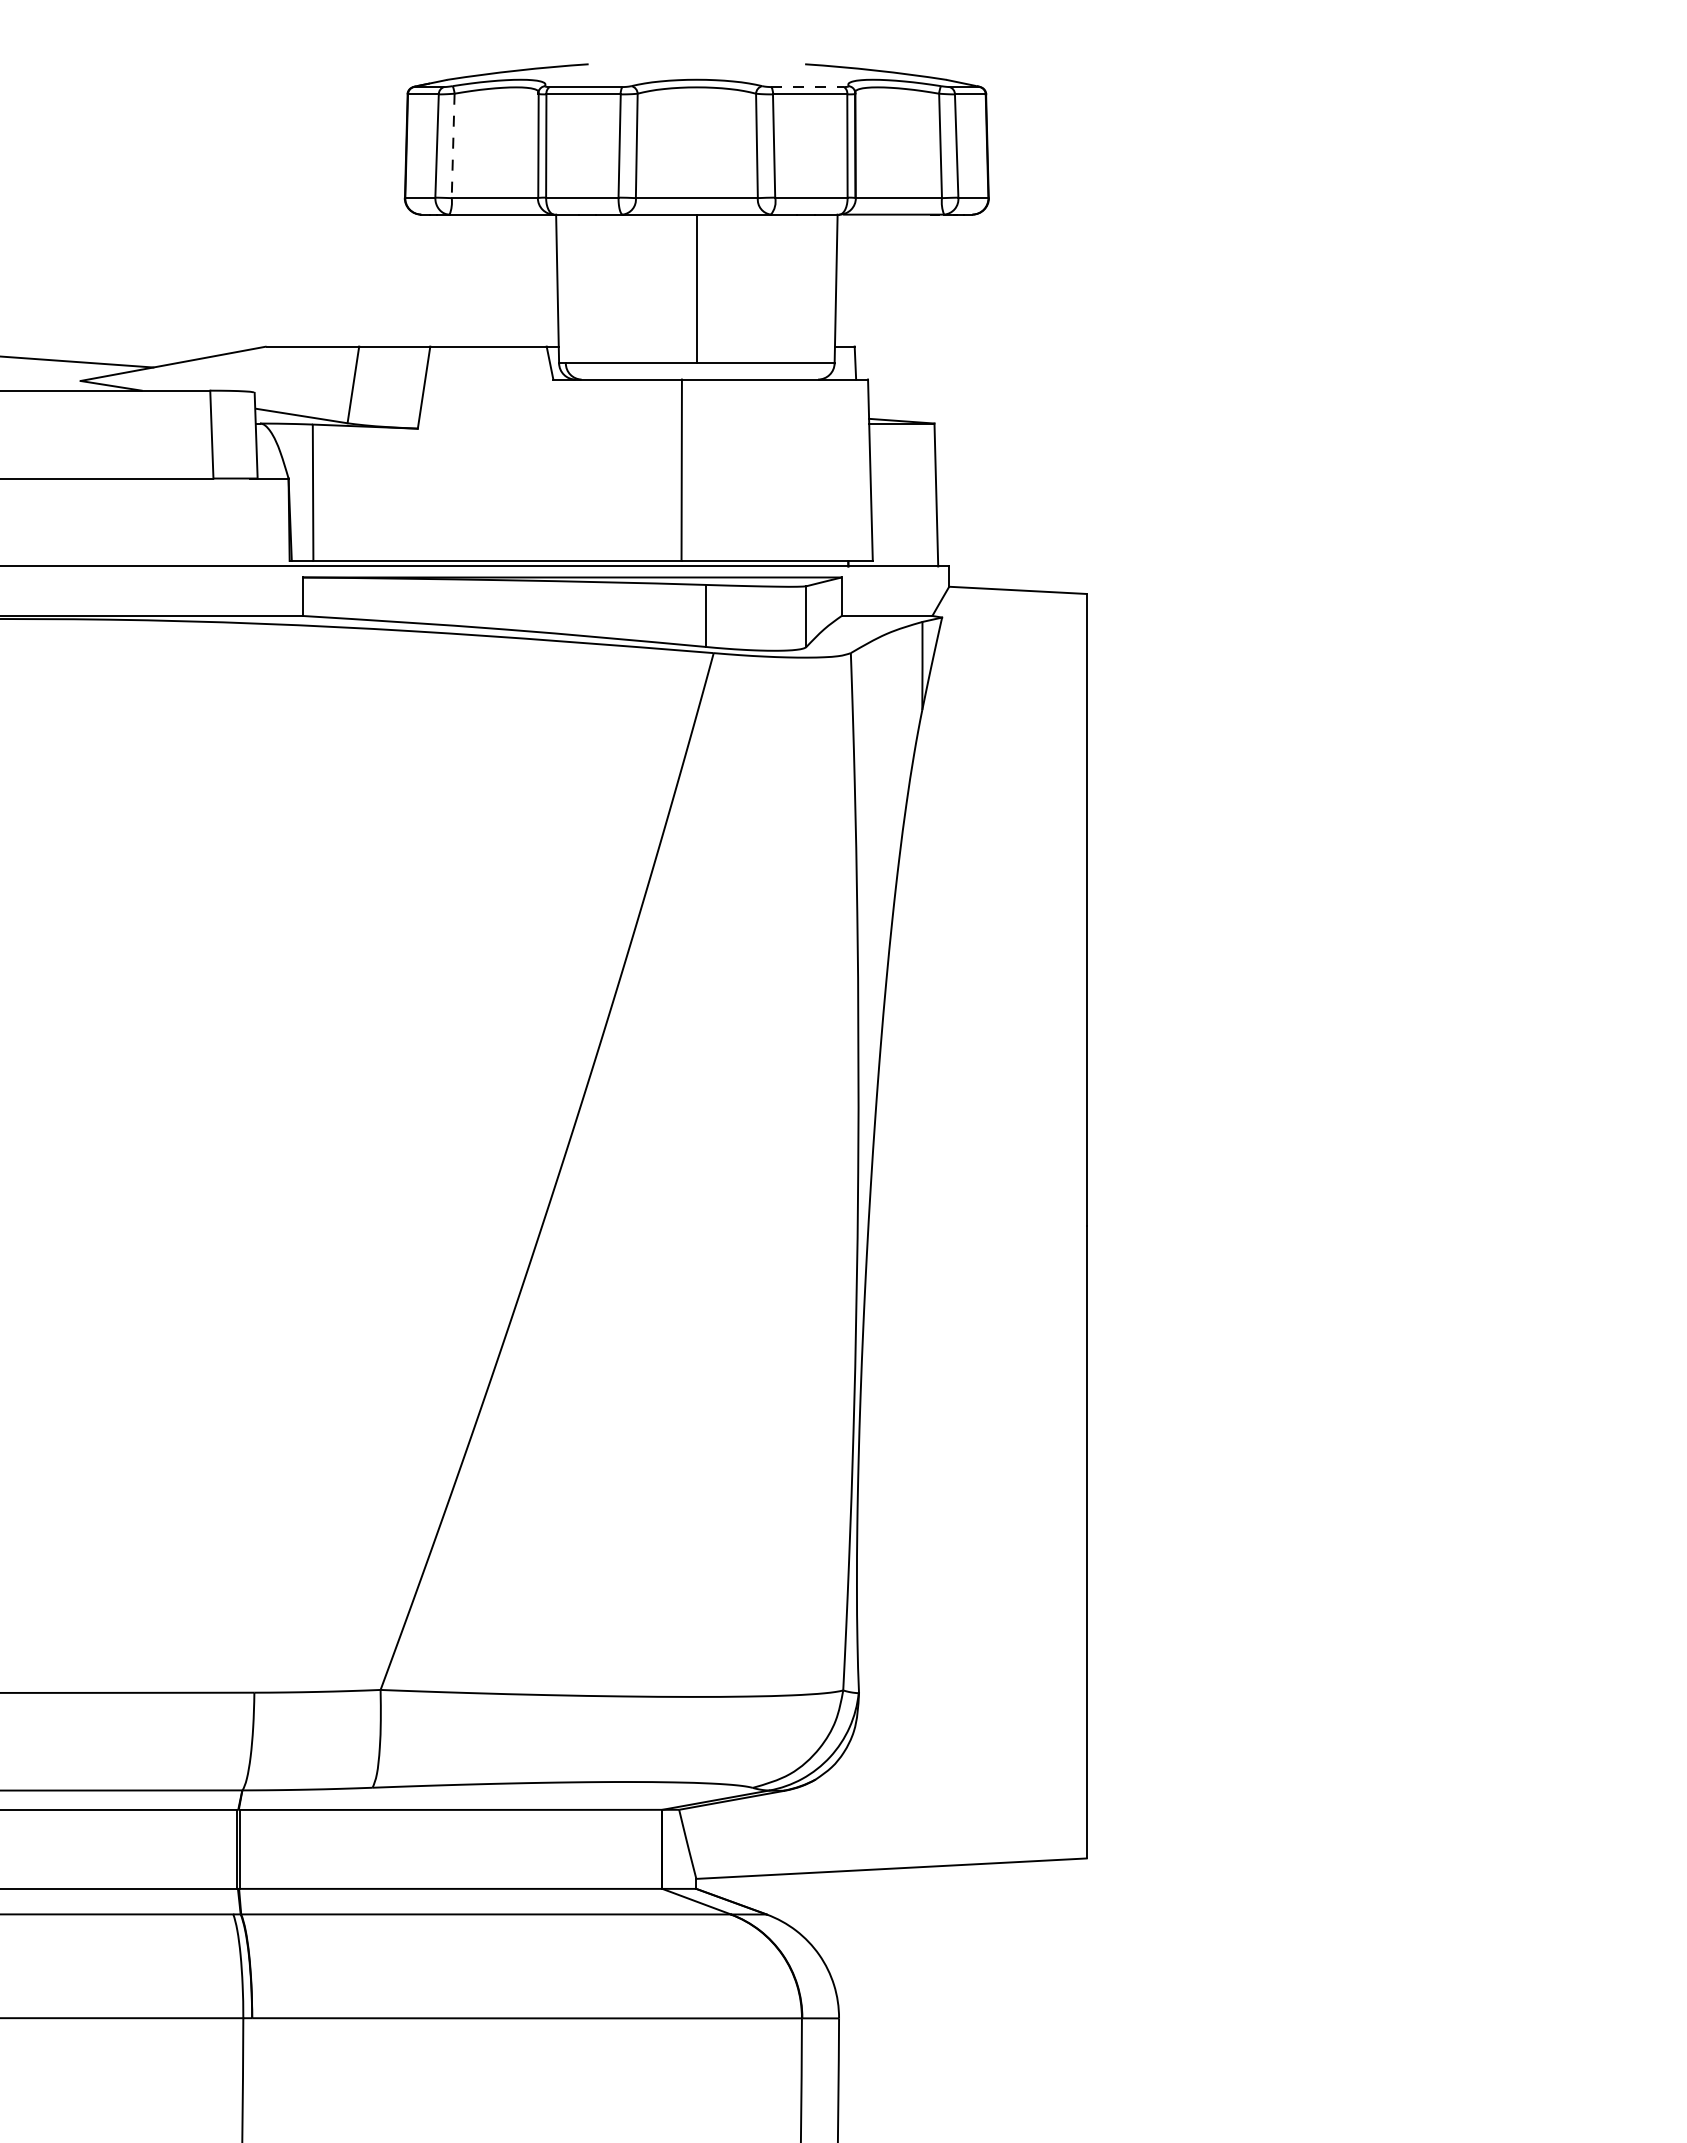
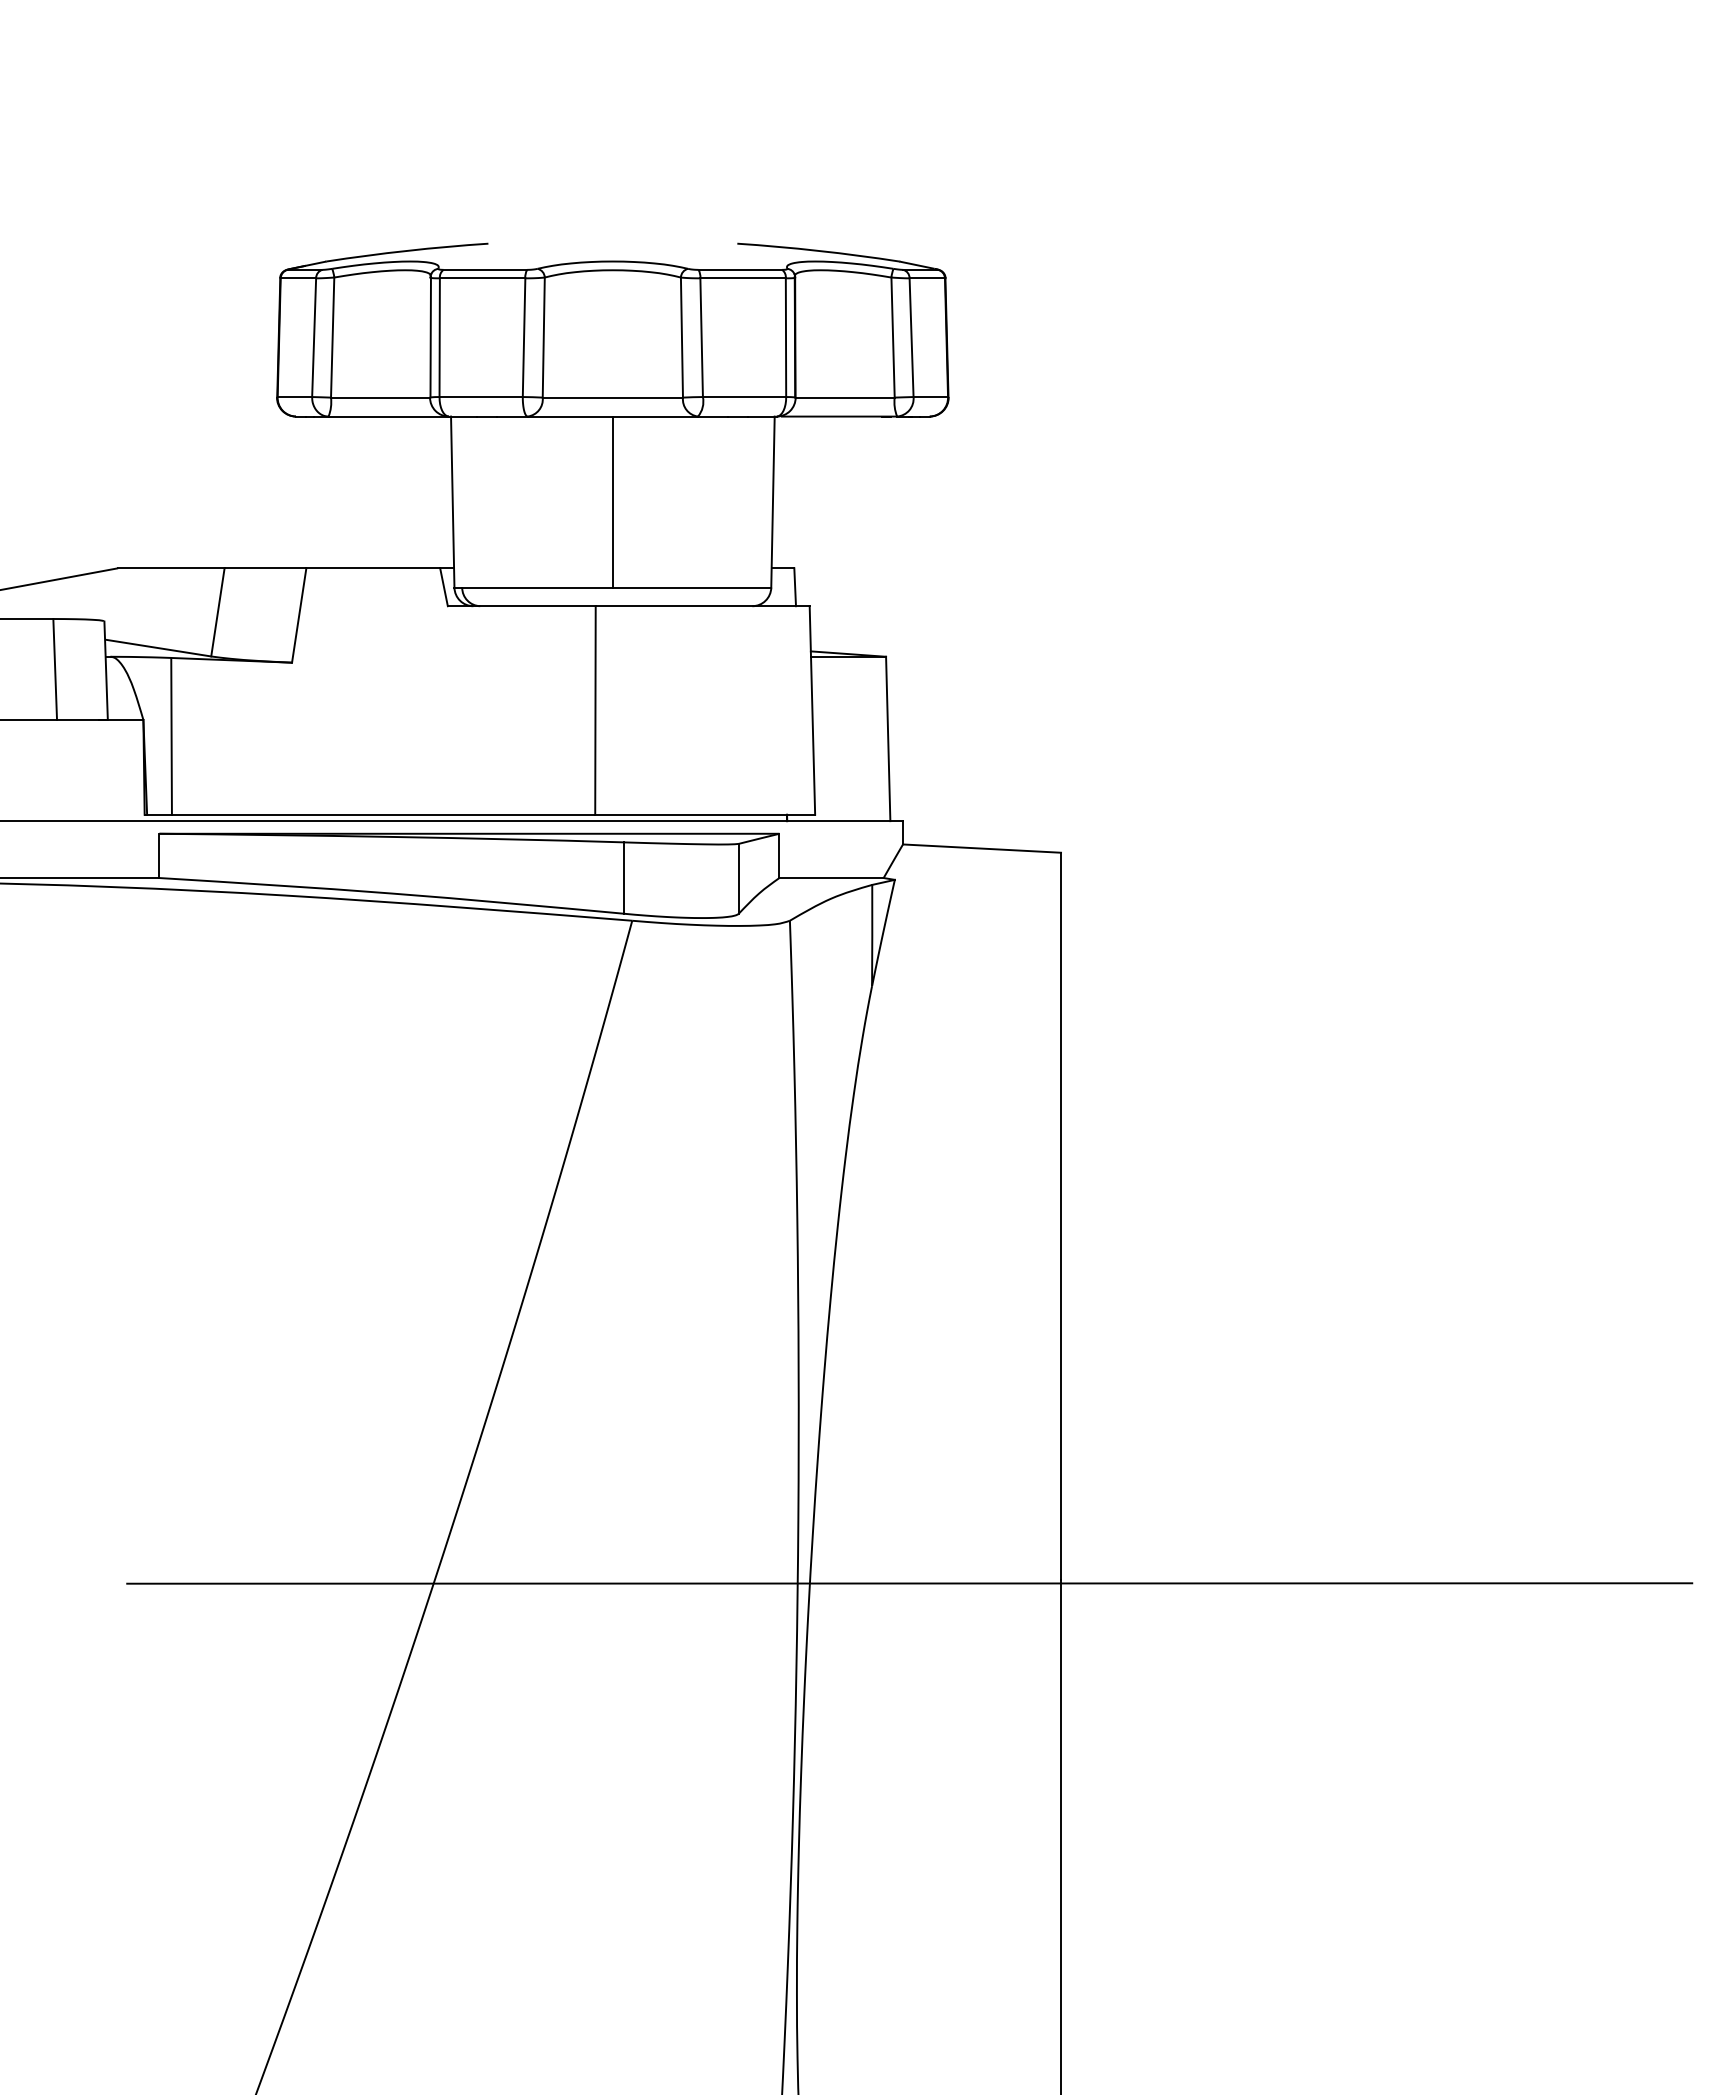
line: (808, 87) -> (741, 270), dashed -> solid
line: (453, 146) -> (333, 338), dashed -> solid
line: (954, 1229) -> (909, 1583), added

